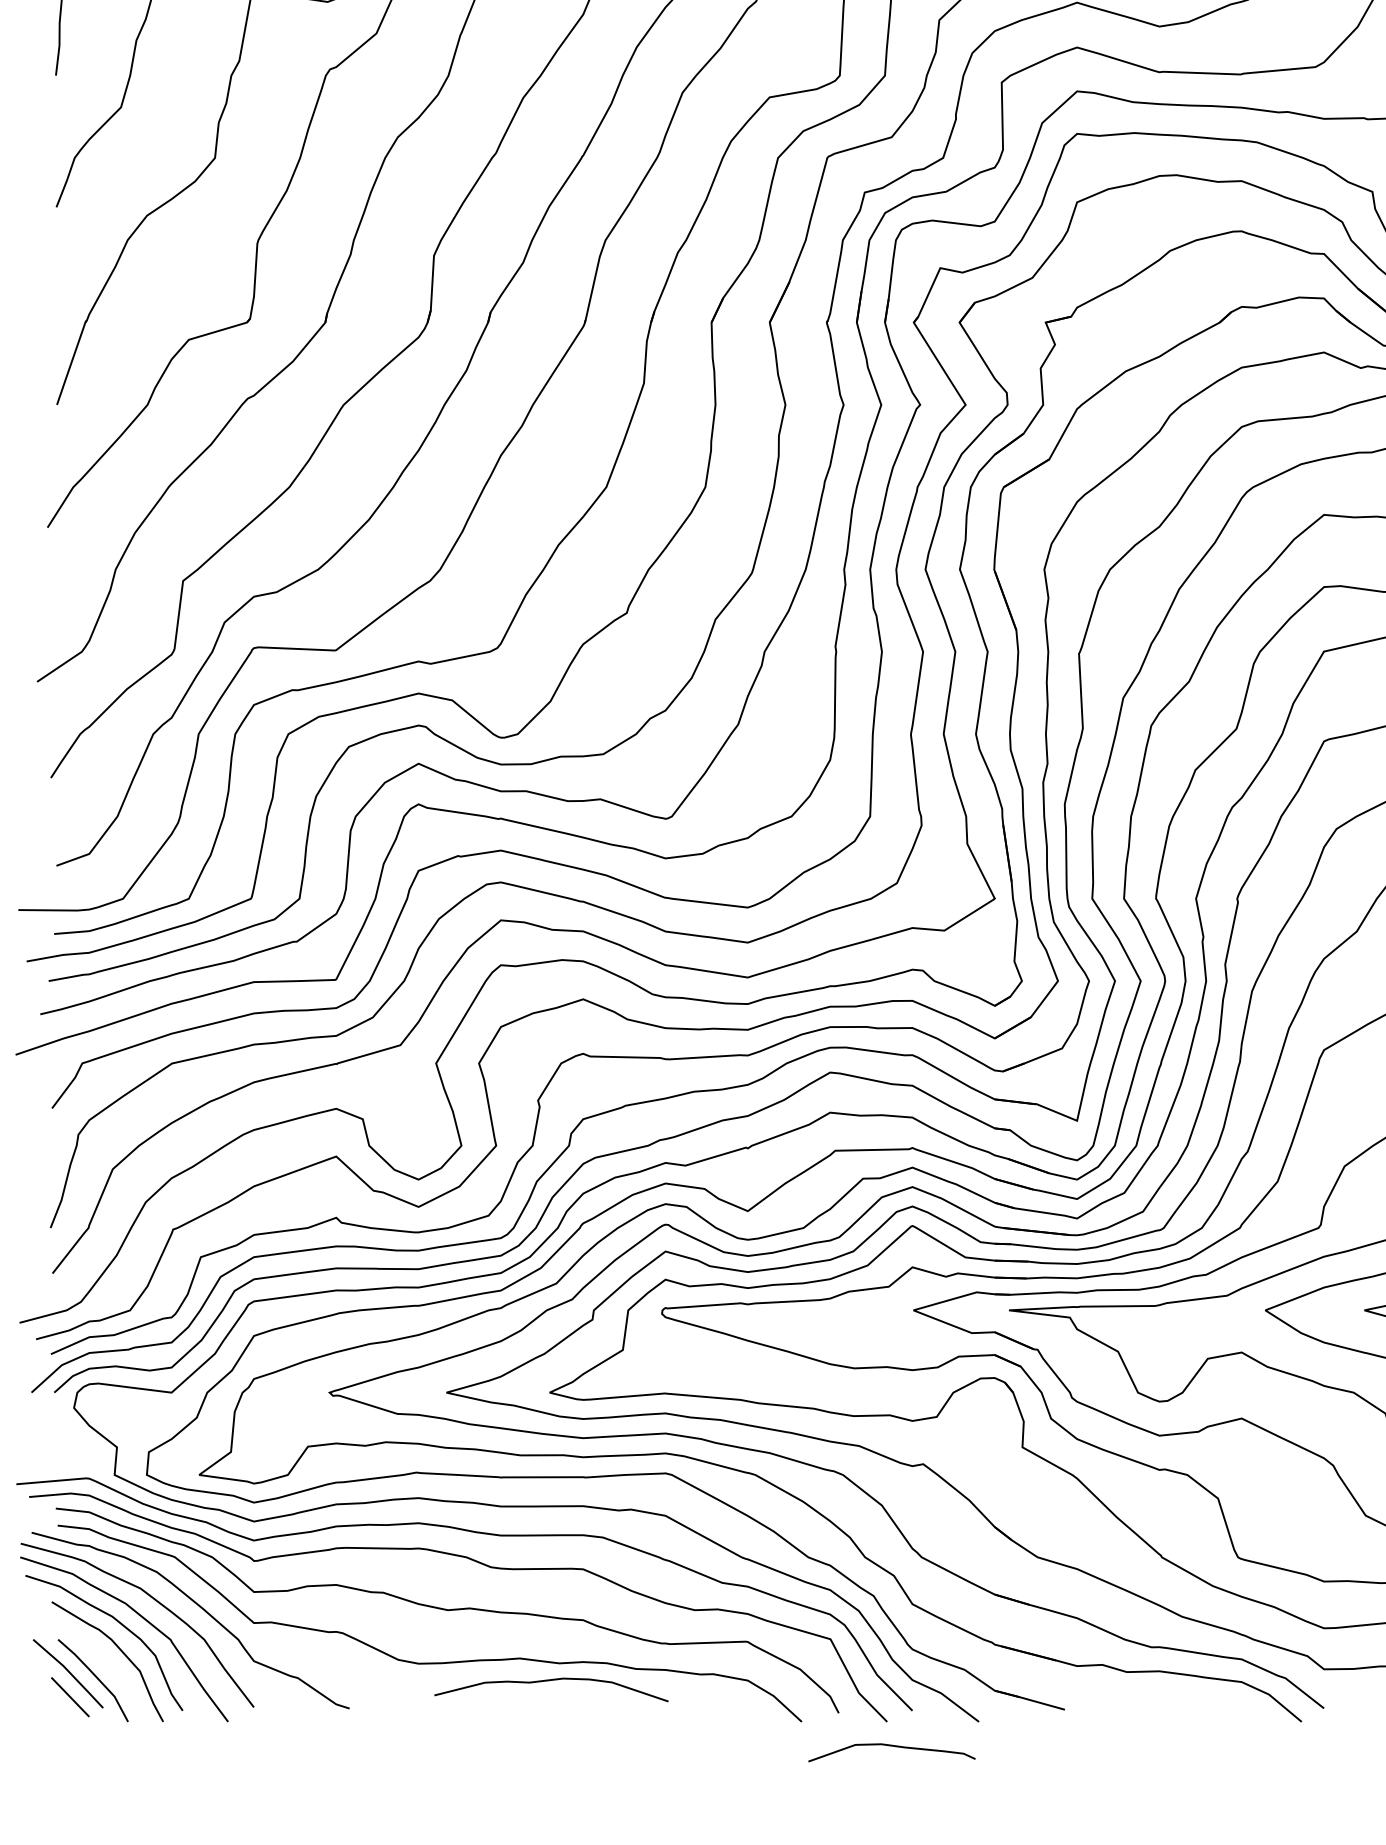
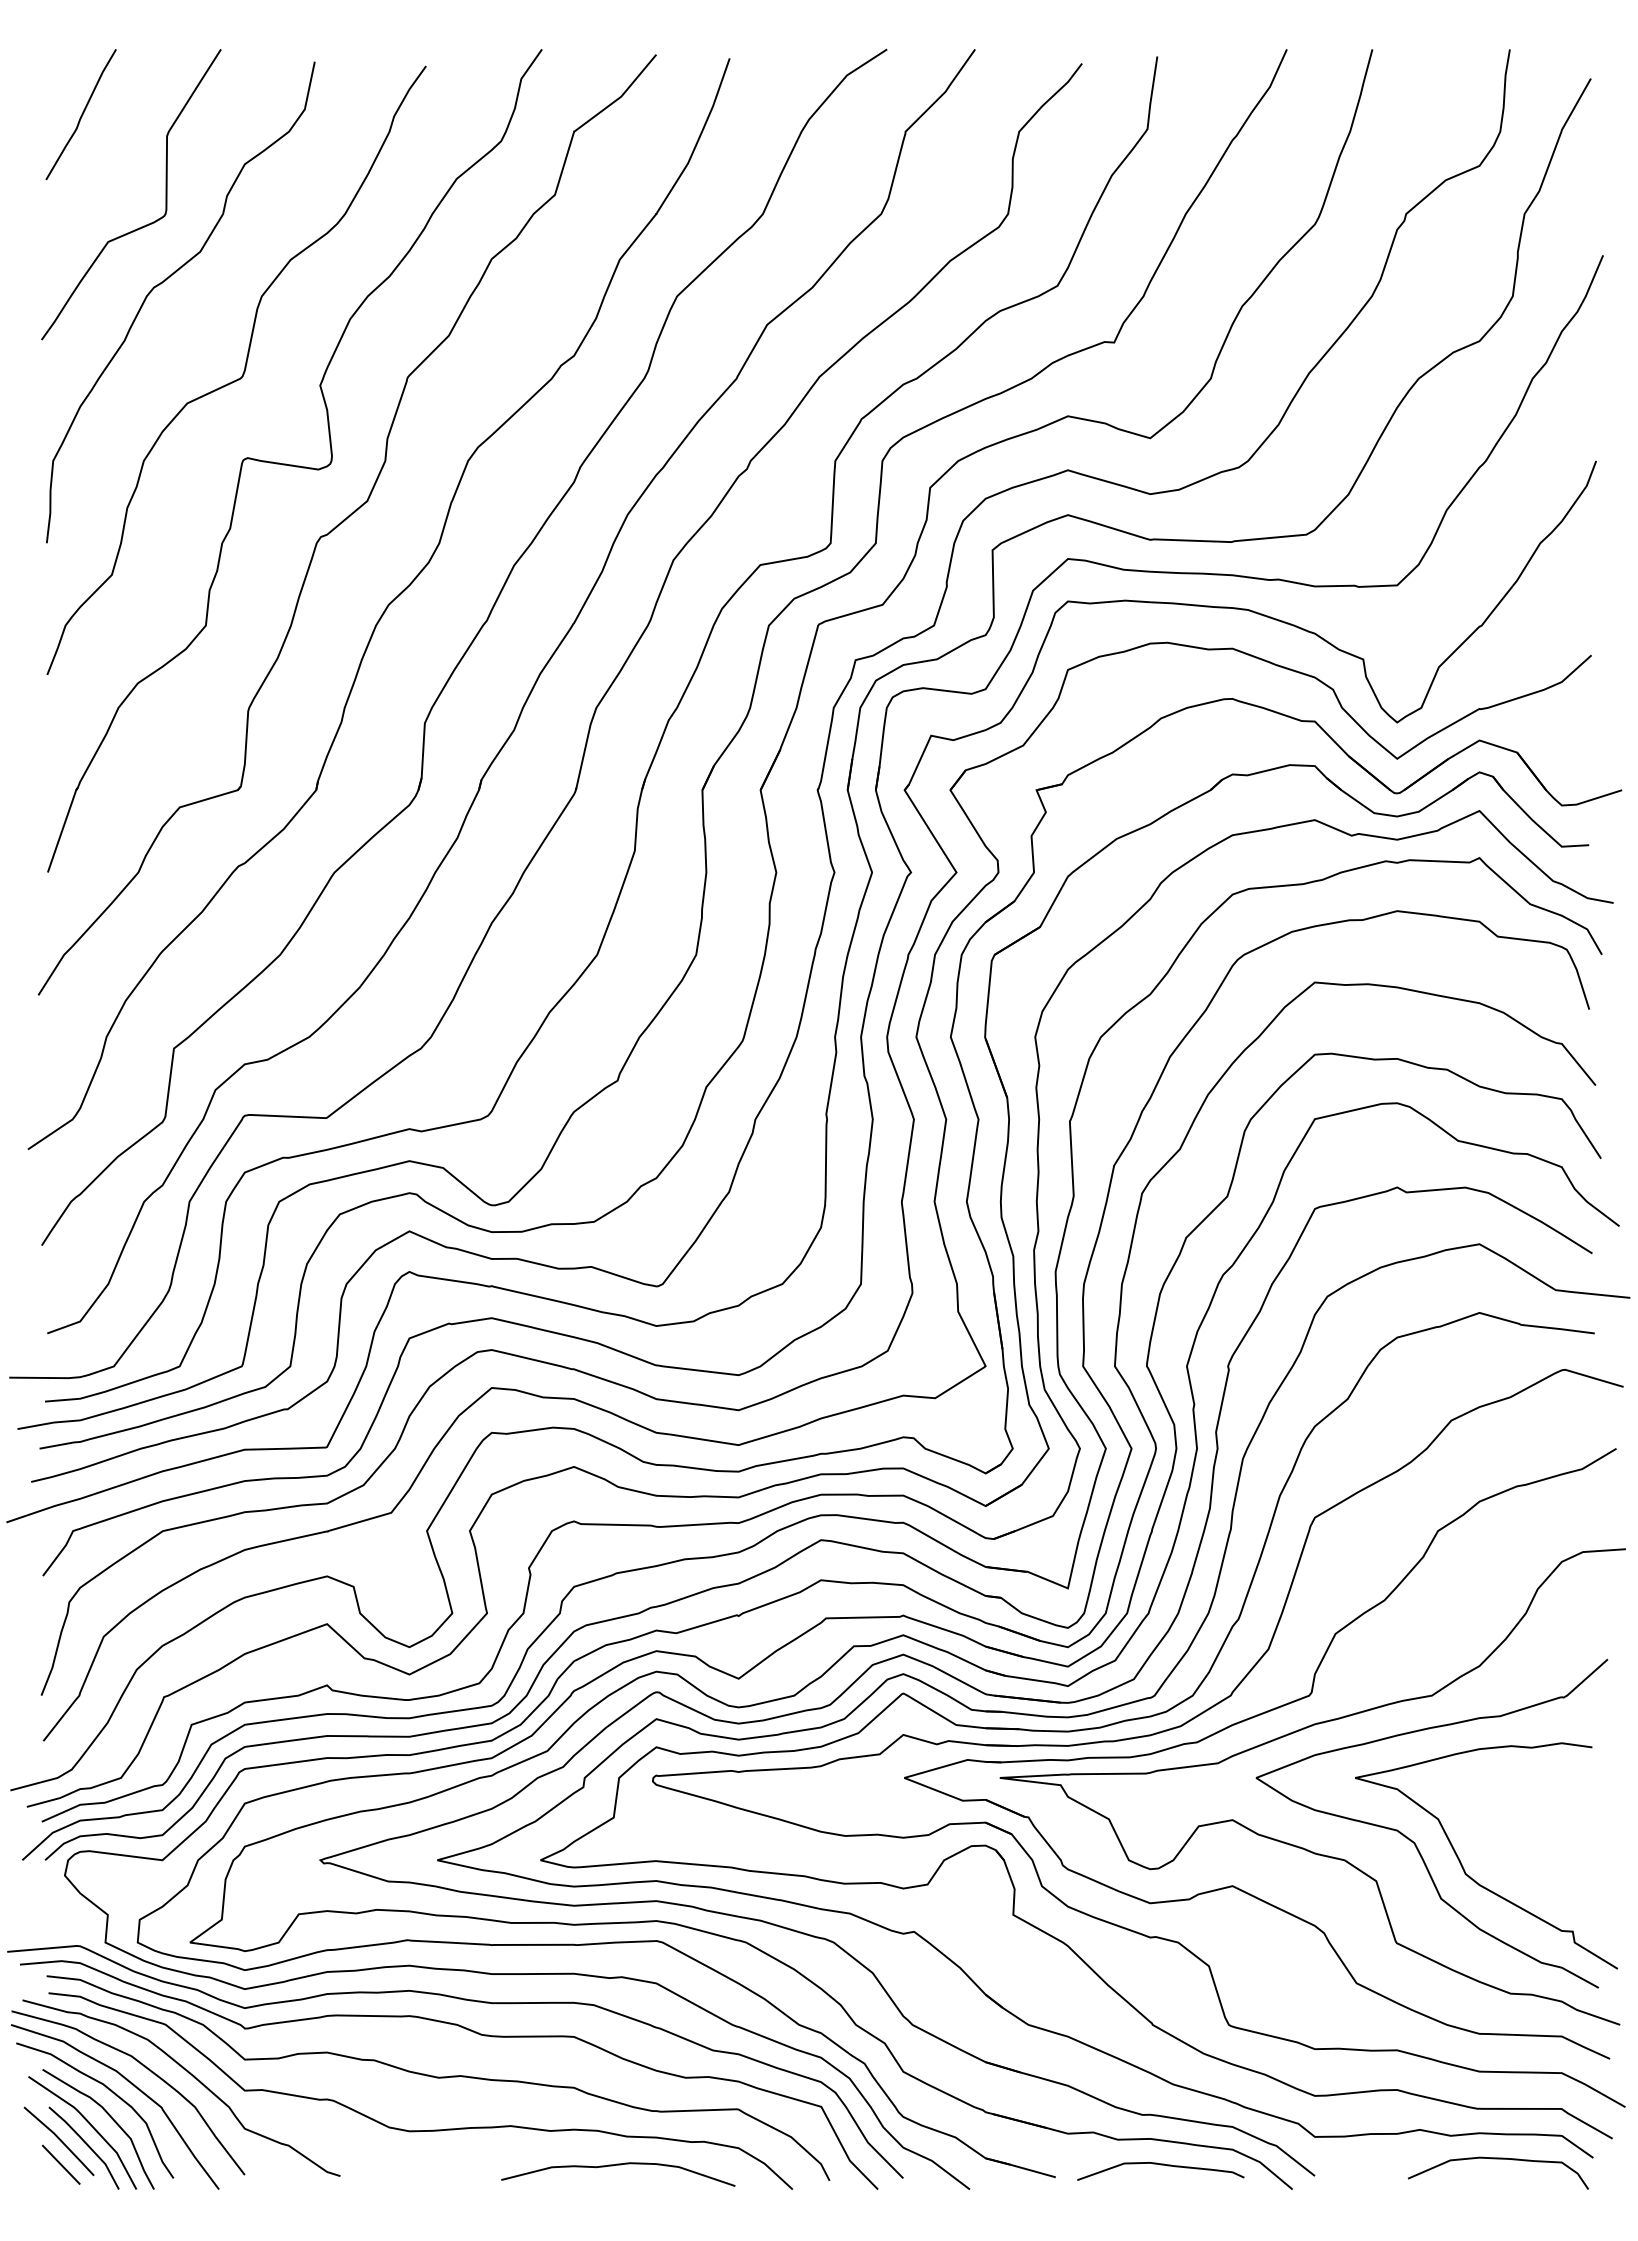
curve: (98, 1656) -> (89, 2124), added
curve: (551, 1680) -> (618, 2165), moved
curve: (891, 1746) -> (1160, 2165), moved

